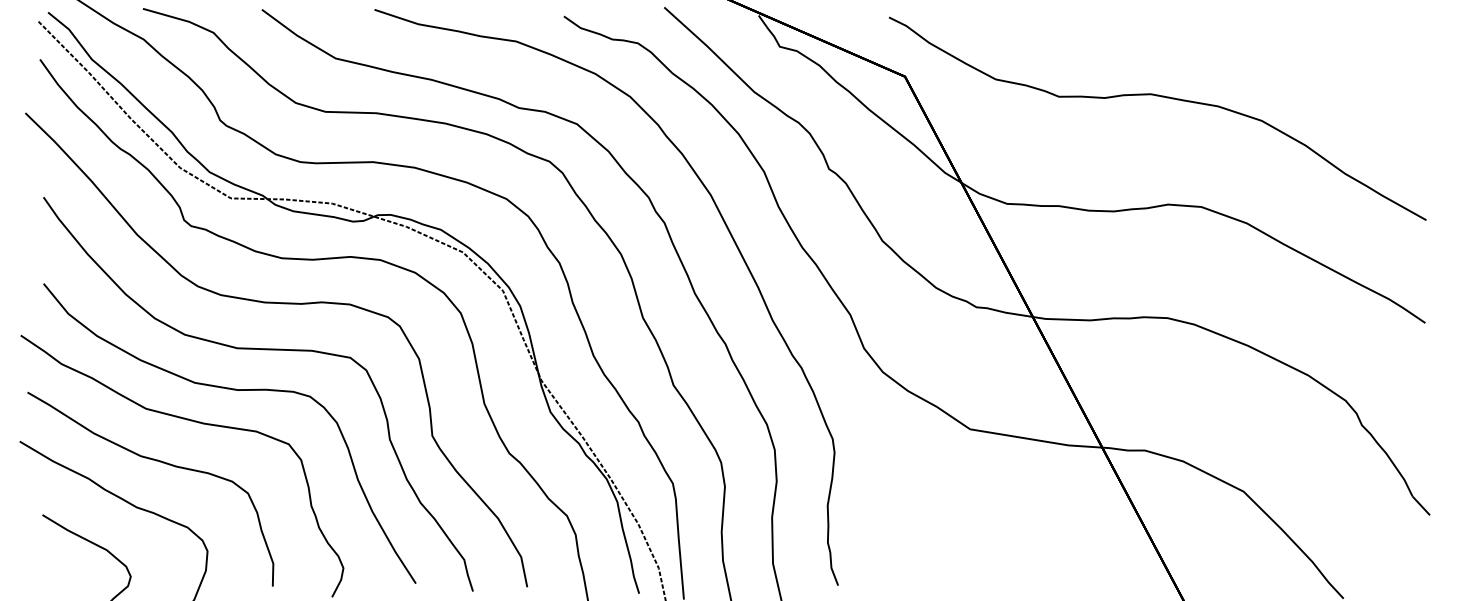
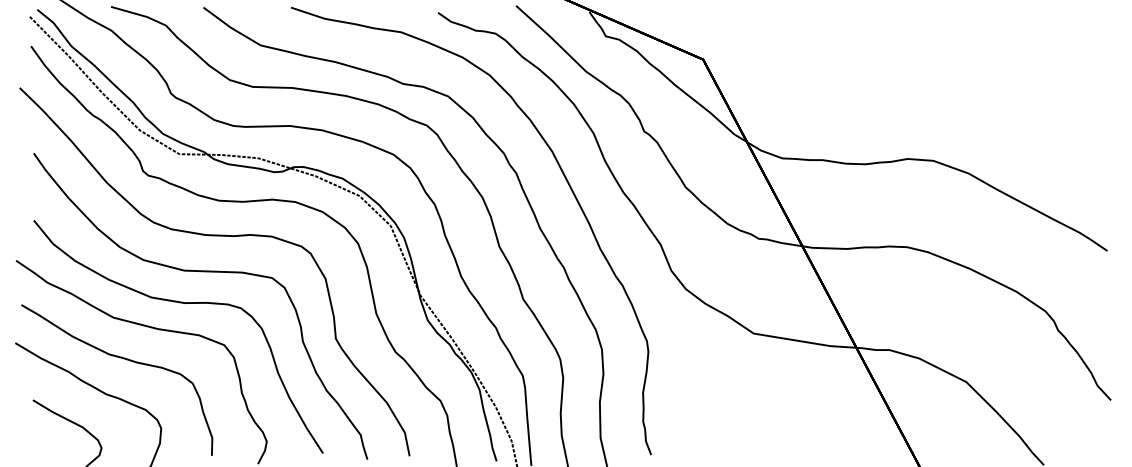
curve: (1161, 97) -> (902, 75), removed

